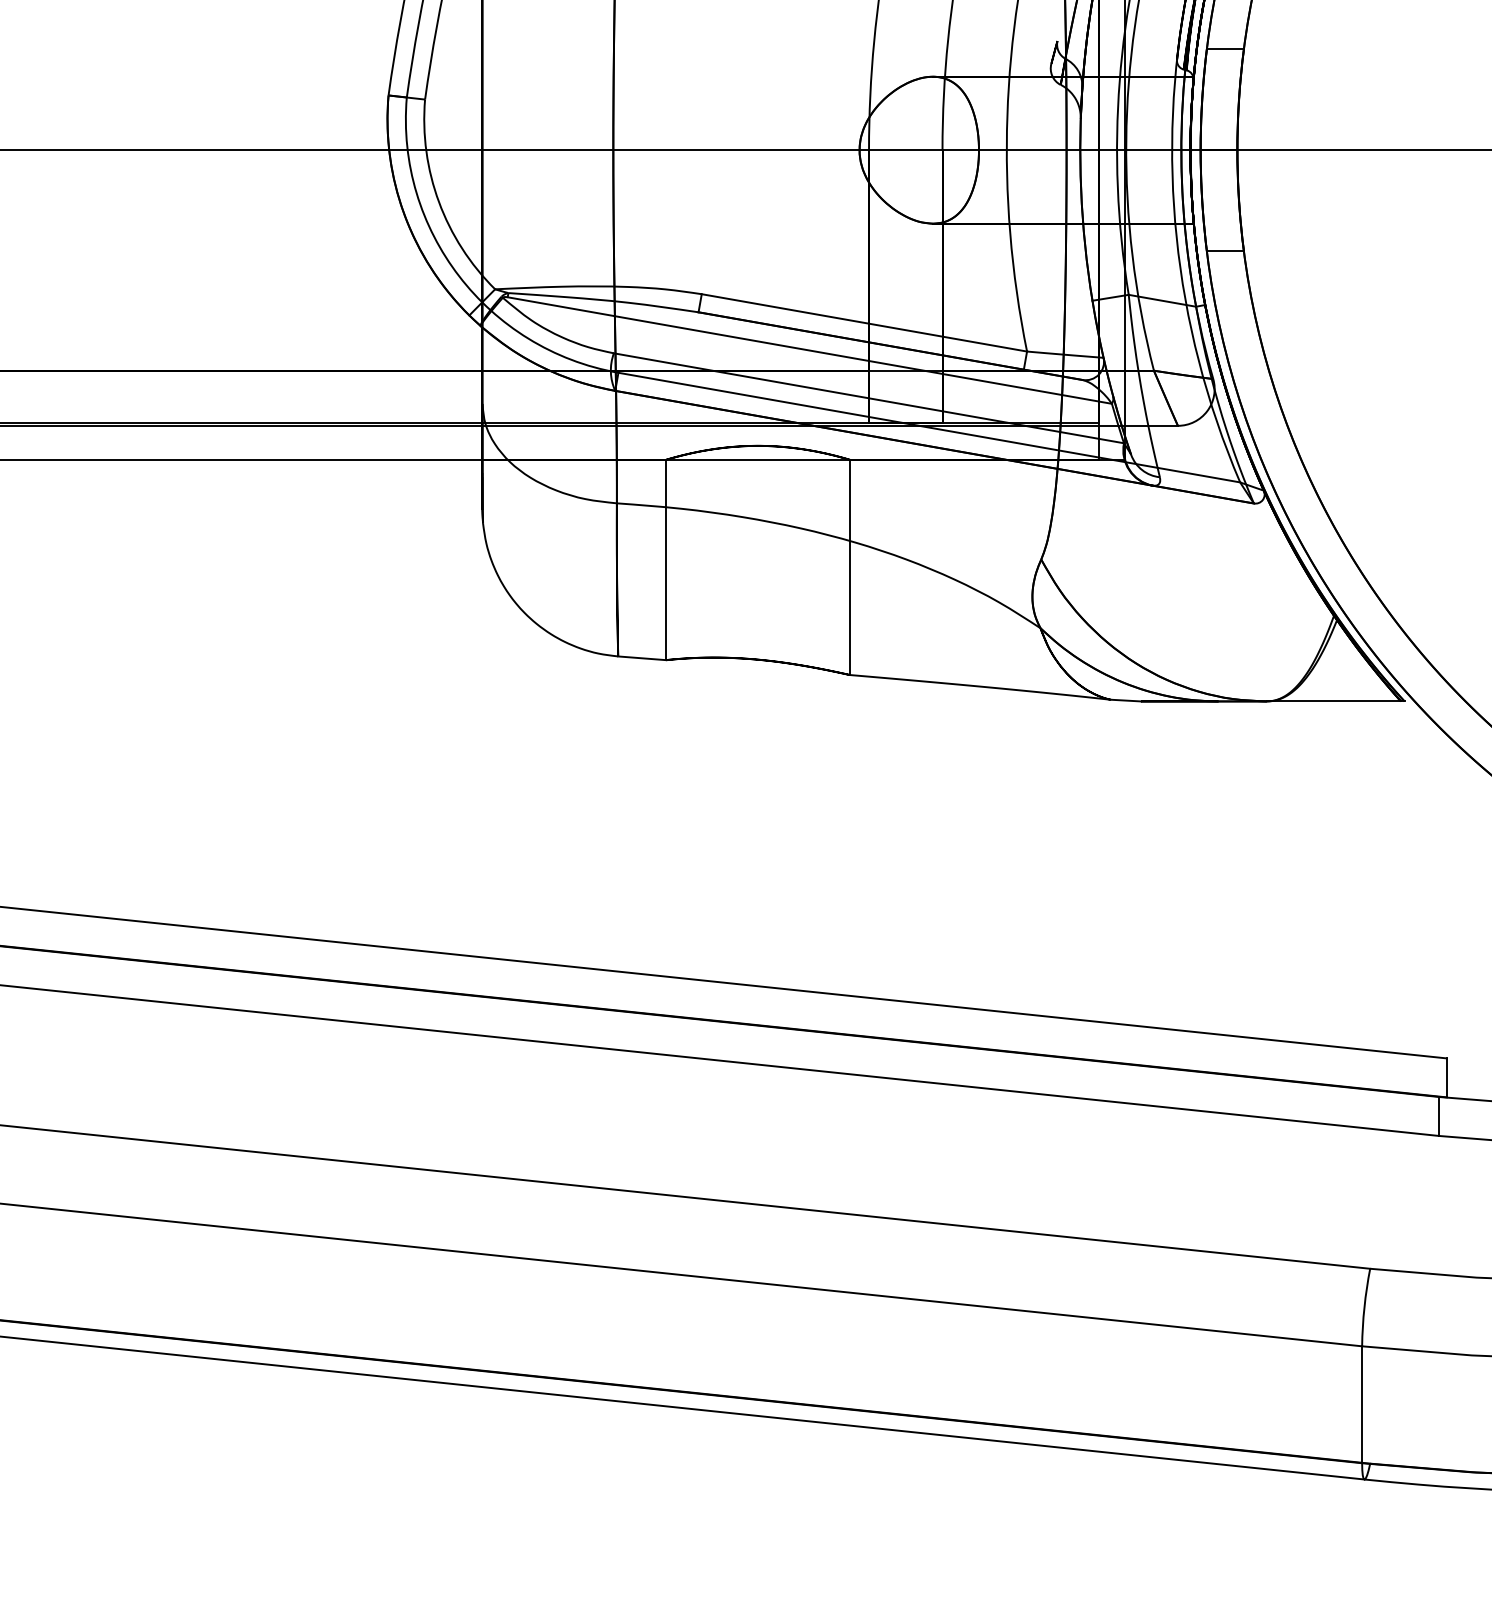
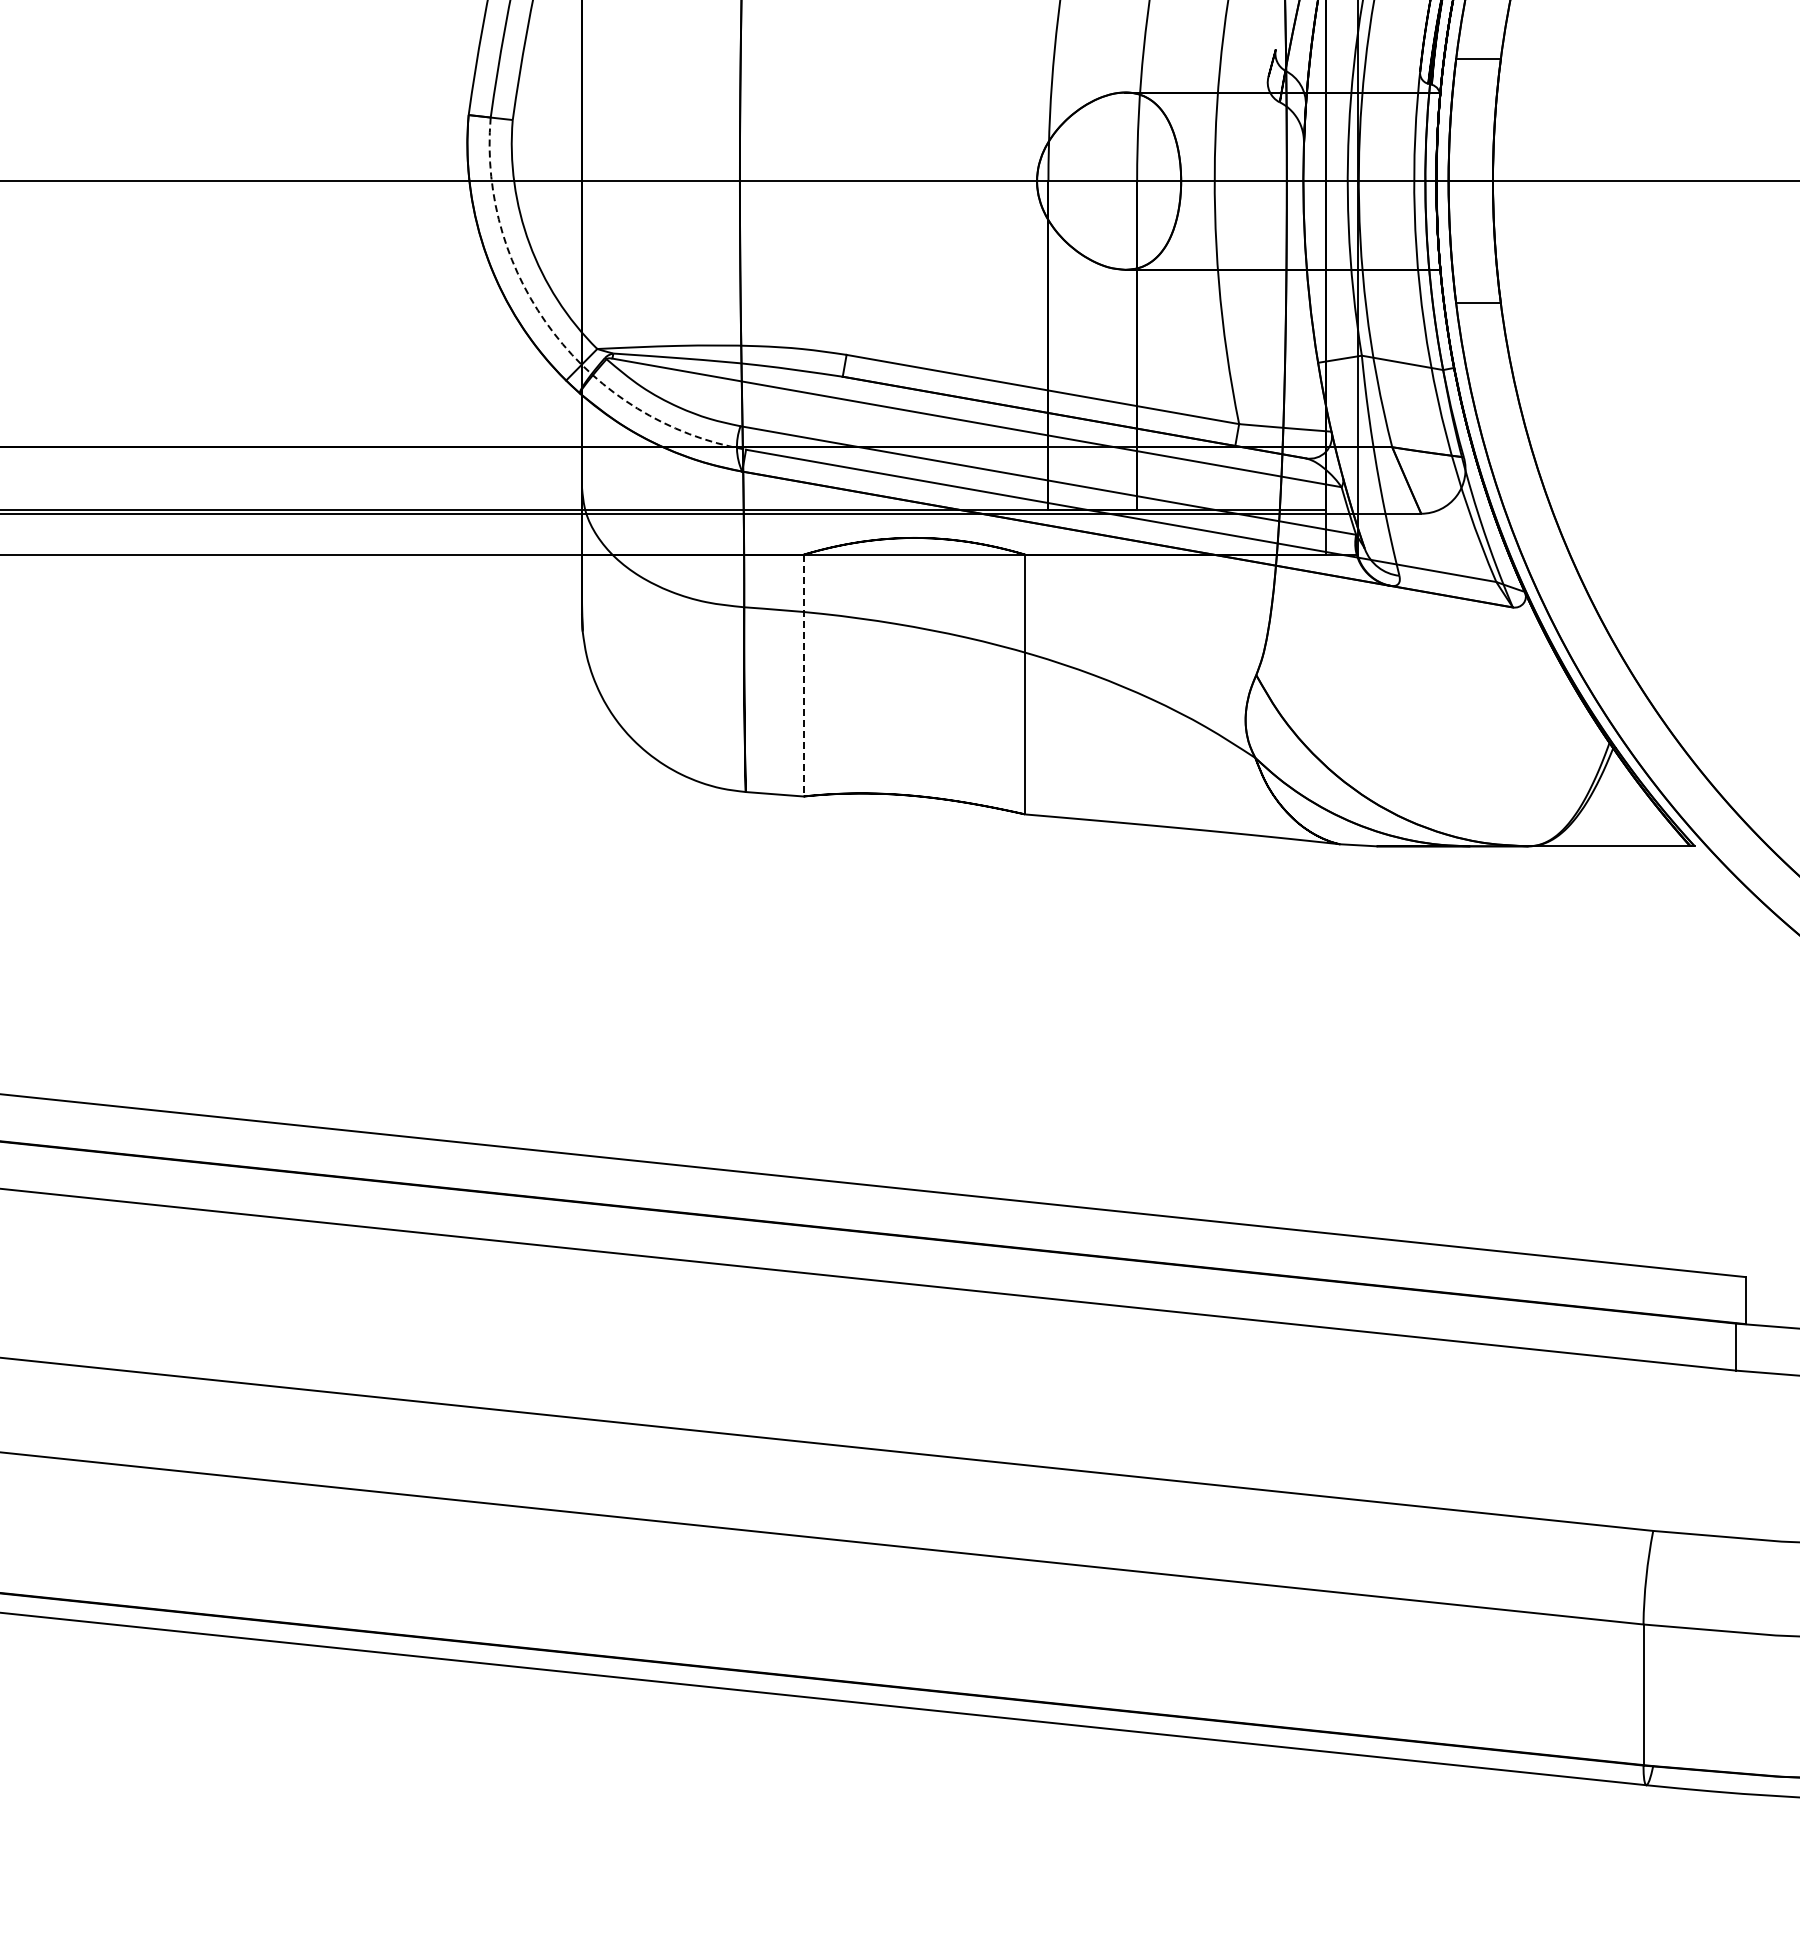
arc: (458, 276) -> (553, 333), solid -> dashed
line: (666, 559) -> (803, 675), solid -> dashed

